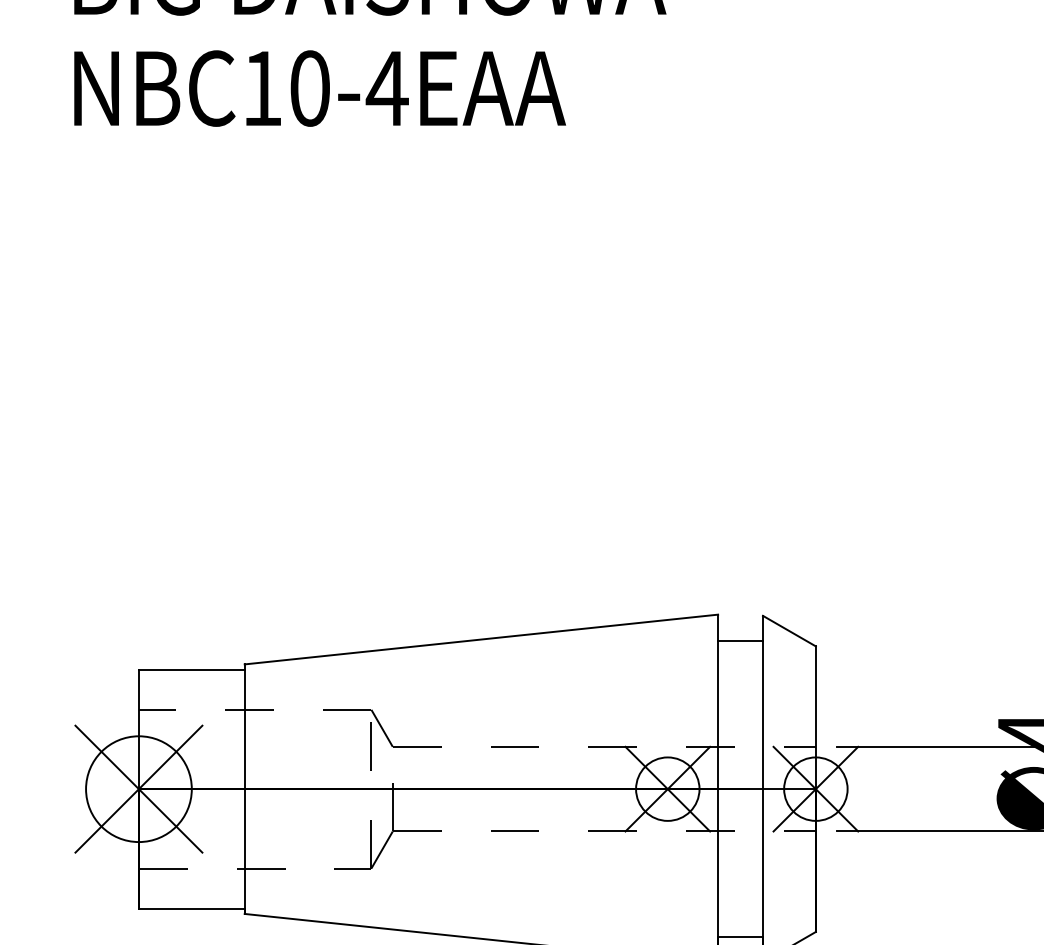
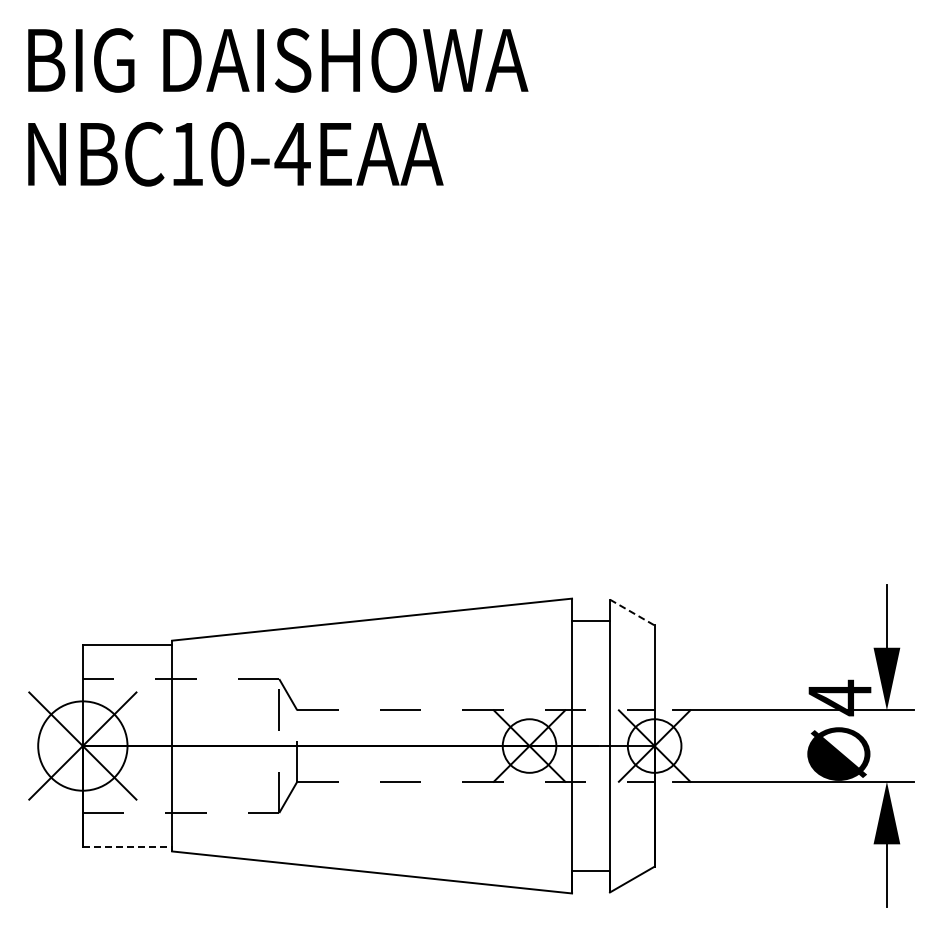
line: (789, 631) -> (632, 612), solid -> dashed
line: (191, 909) -> (127, 847), solid -> dashed

